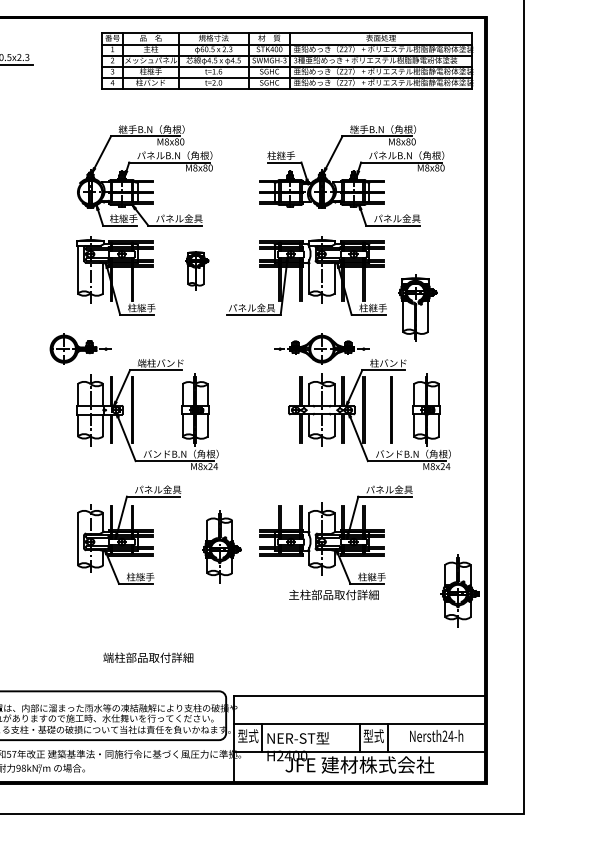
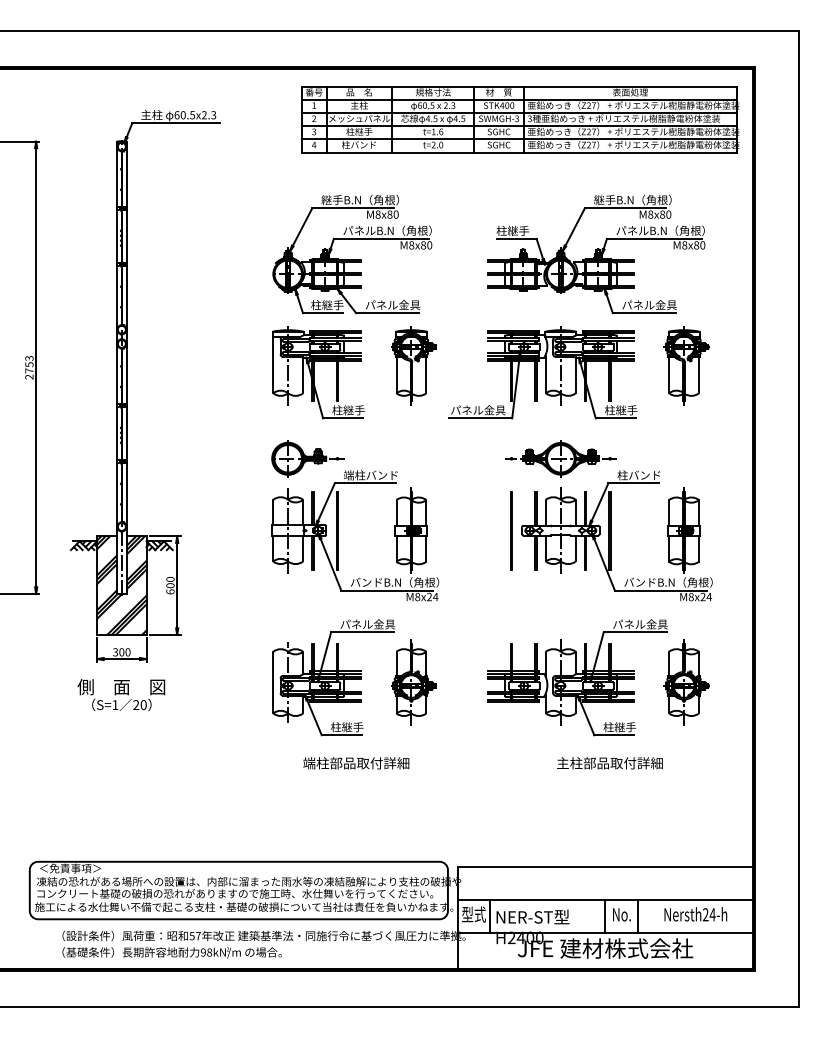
part: (196, 269) -> (413, 365), size x1.67
part: (417, 308) -> (686, 365), moved
part: (80, 348) -> (307, 458), moved
line: (391, 410) -> (511, 530), moved
part: (221, 546) -> (413, 682), moved
part: (460, 590) -> (686, 682), moved
text: (333, 595) -> (609, 763), moved
text: (148, 657) -> (356, 763), moved
text: (373, 736) -> (621, 914), 型式 -> No.

